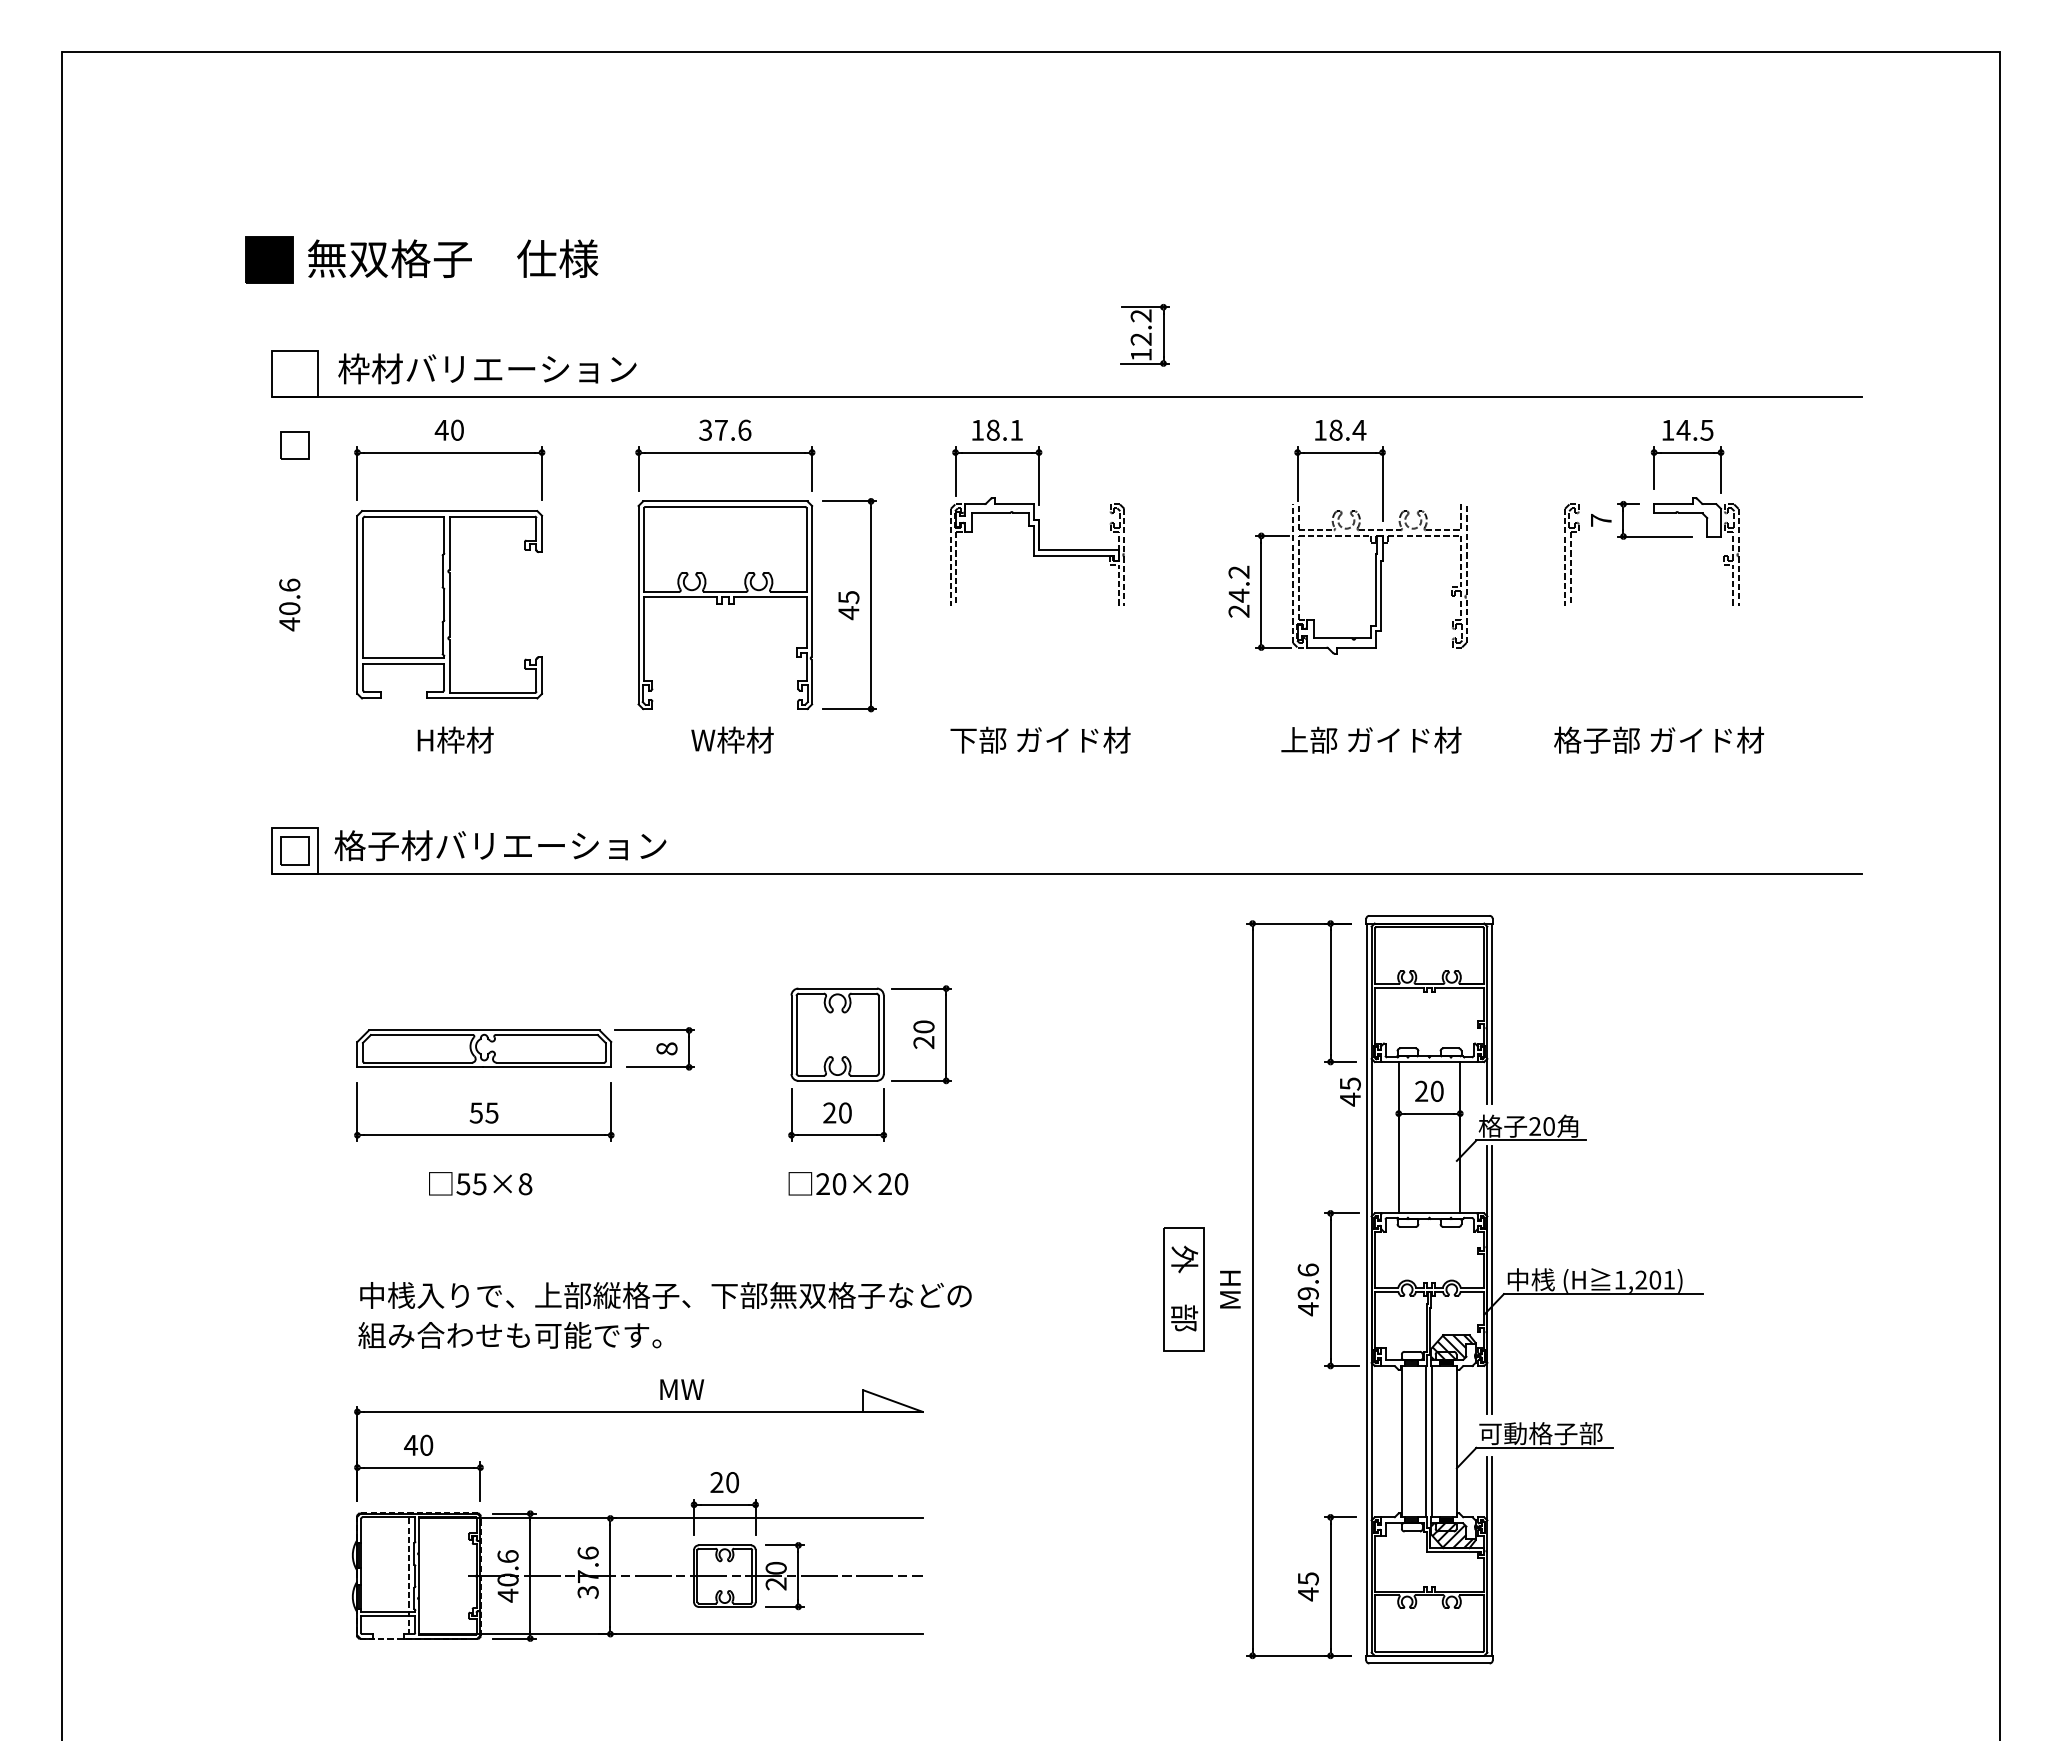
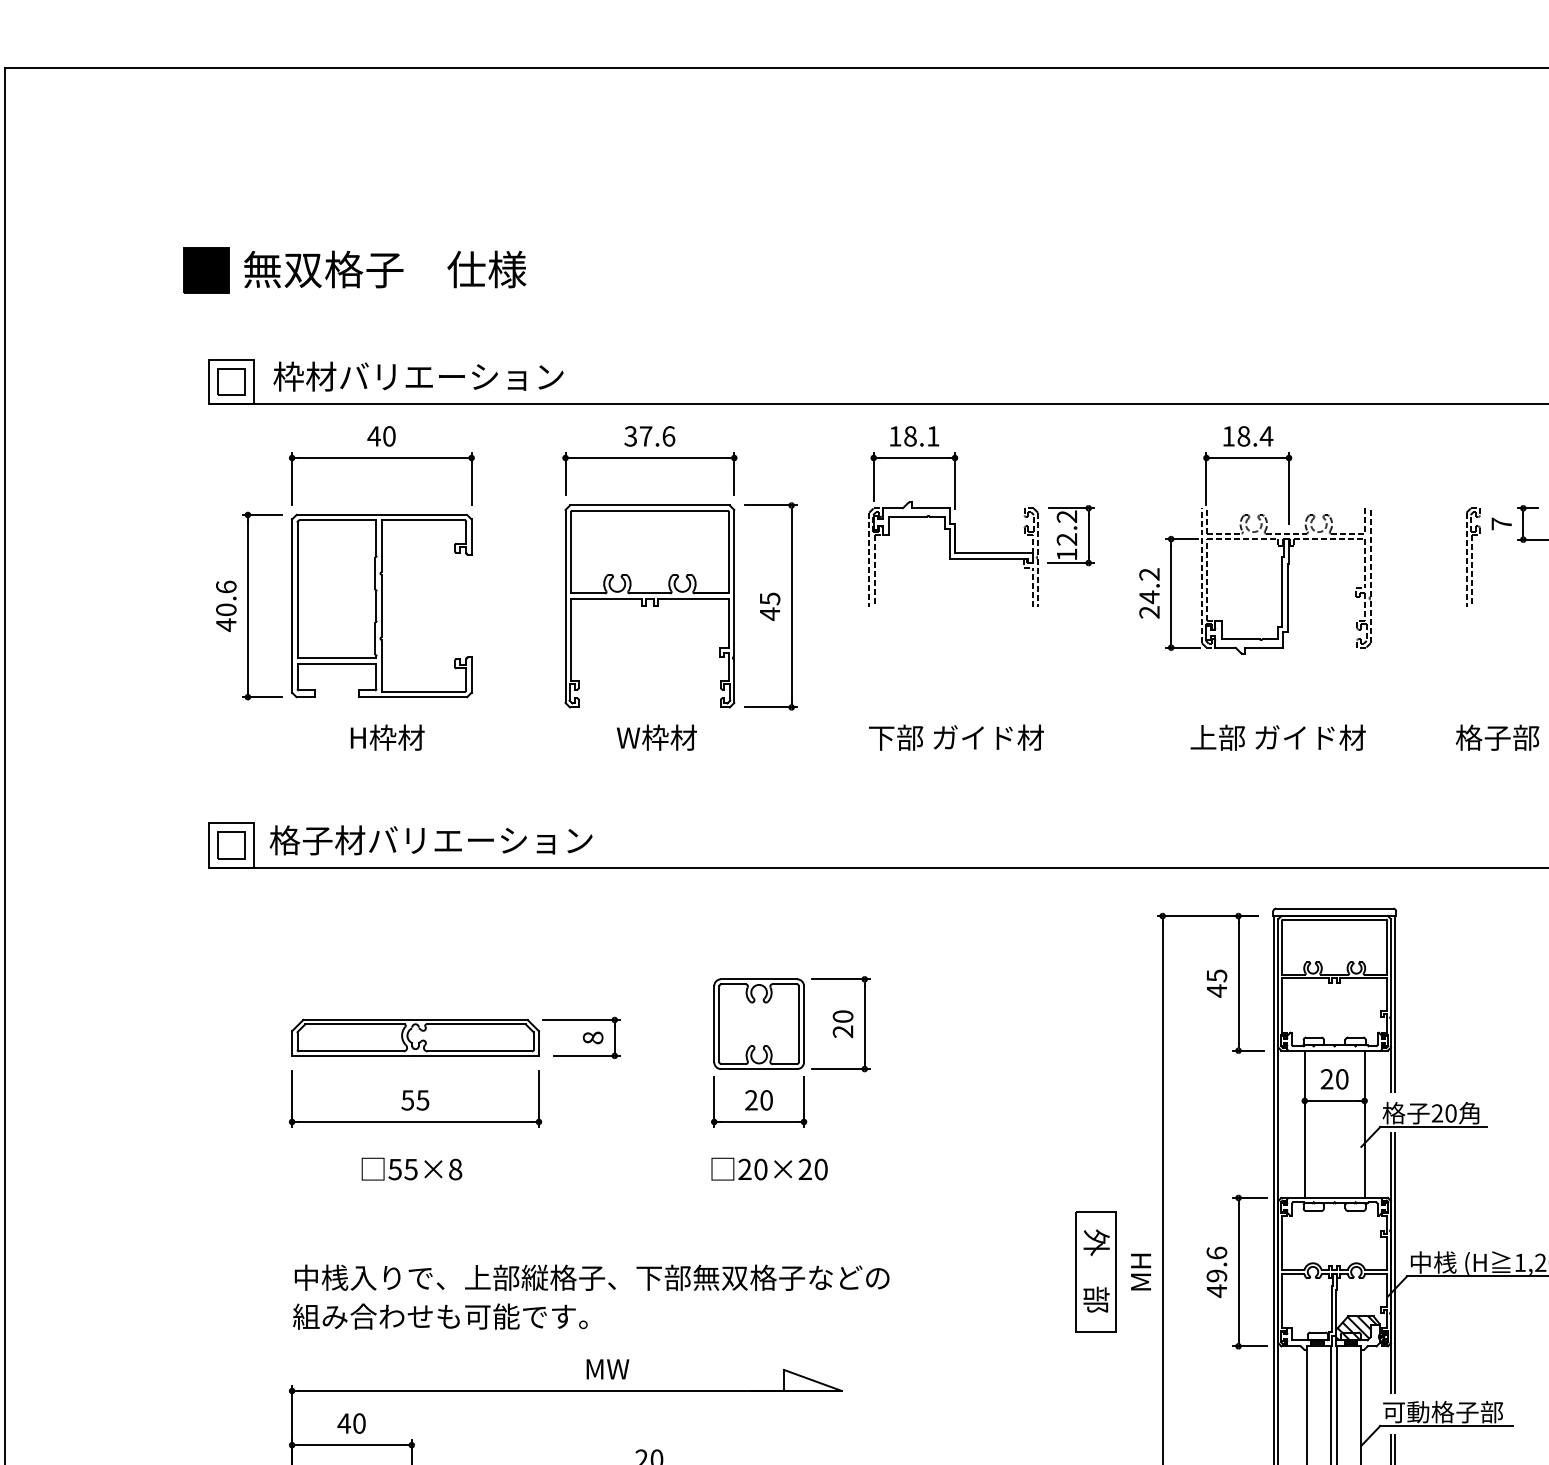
part: (1144, 335) -> (1070, 535), moved
part: (294, 445) -> (230, 382), moved
part: (312, 604) -> (248, 605), added
text: (1350, 1091) -> (1217, 983), moved

